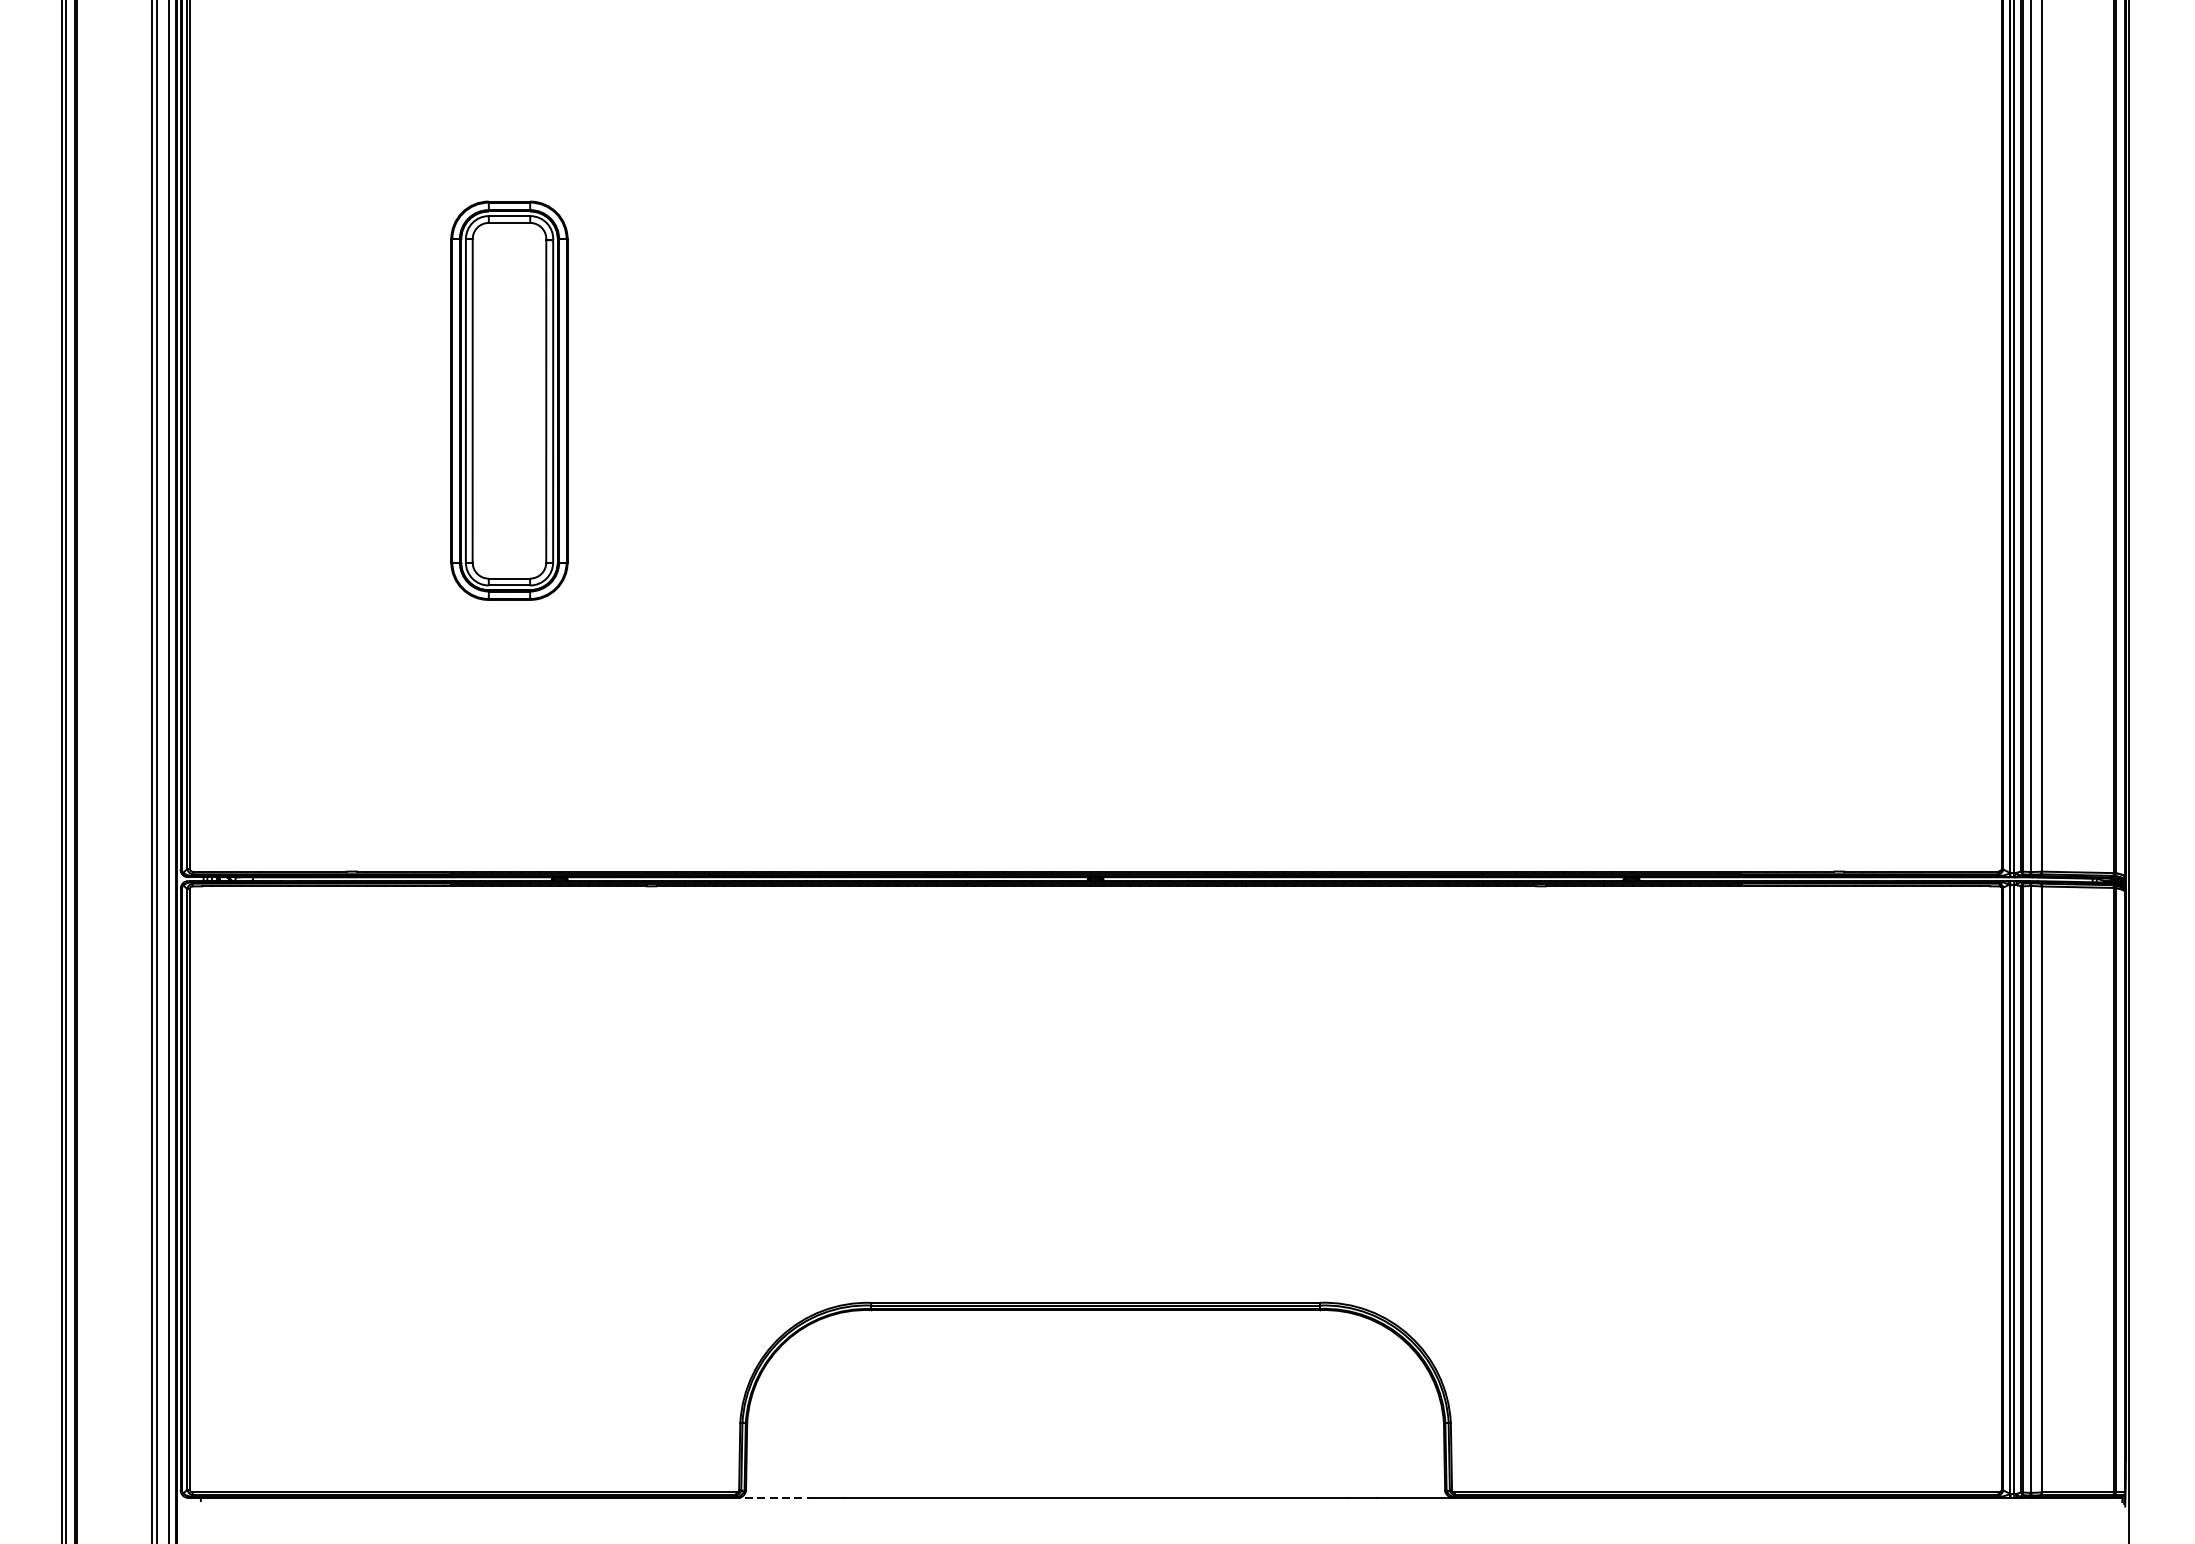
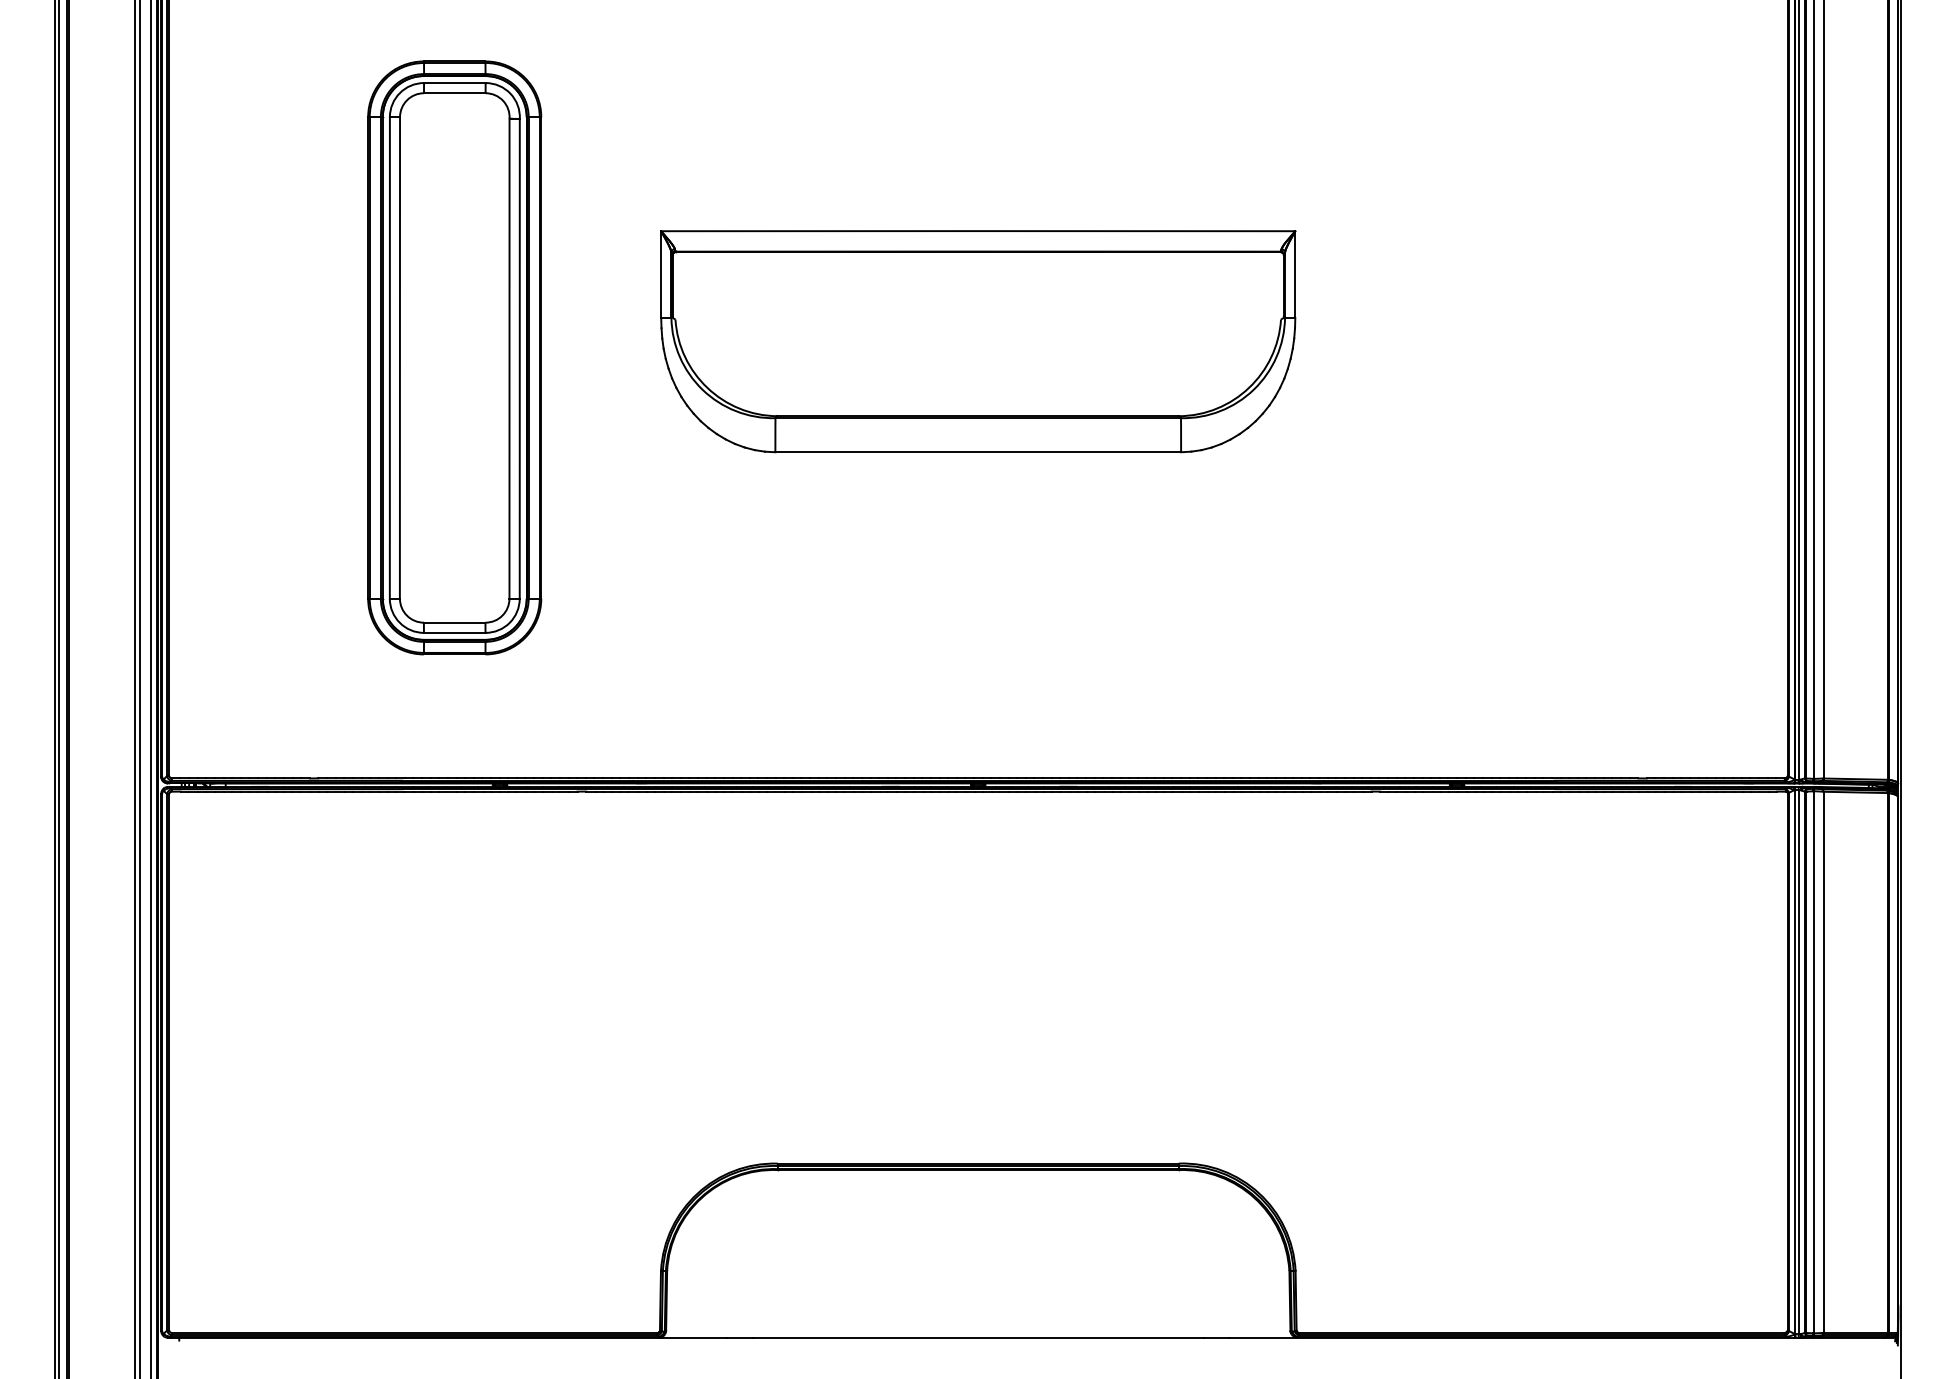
part: (1095, 382) -> (978, 341), added
part: (509, 400) -> (454, 357), size x1.67
line: (775, 1497) -> (692, 1337), dashed -> solid

